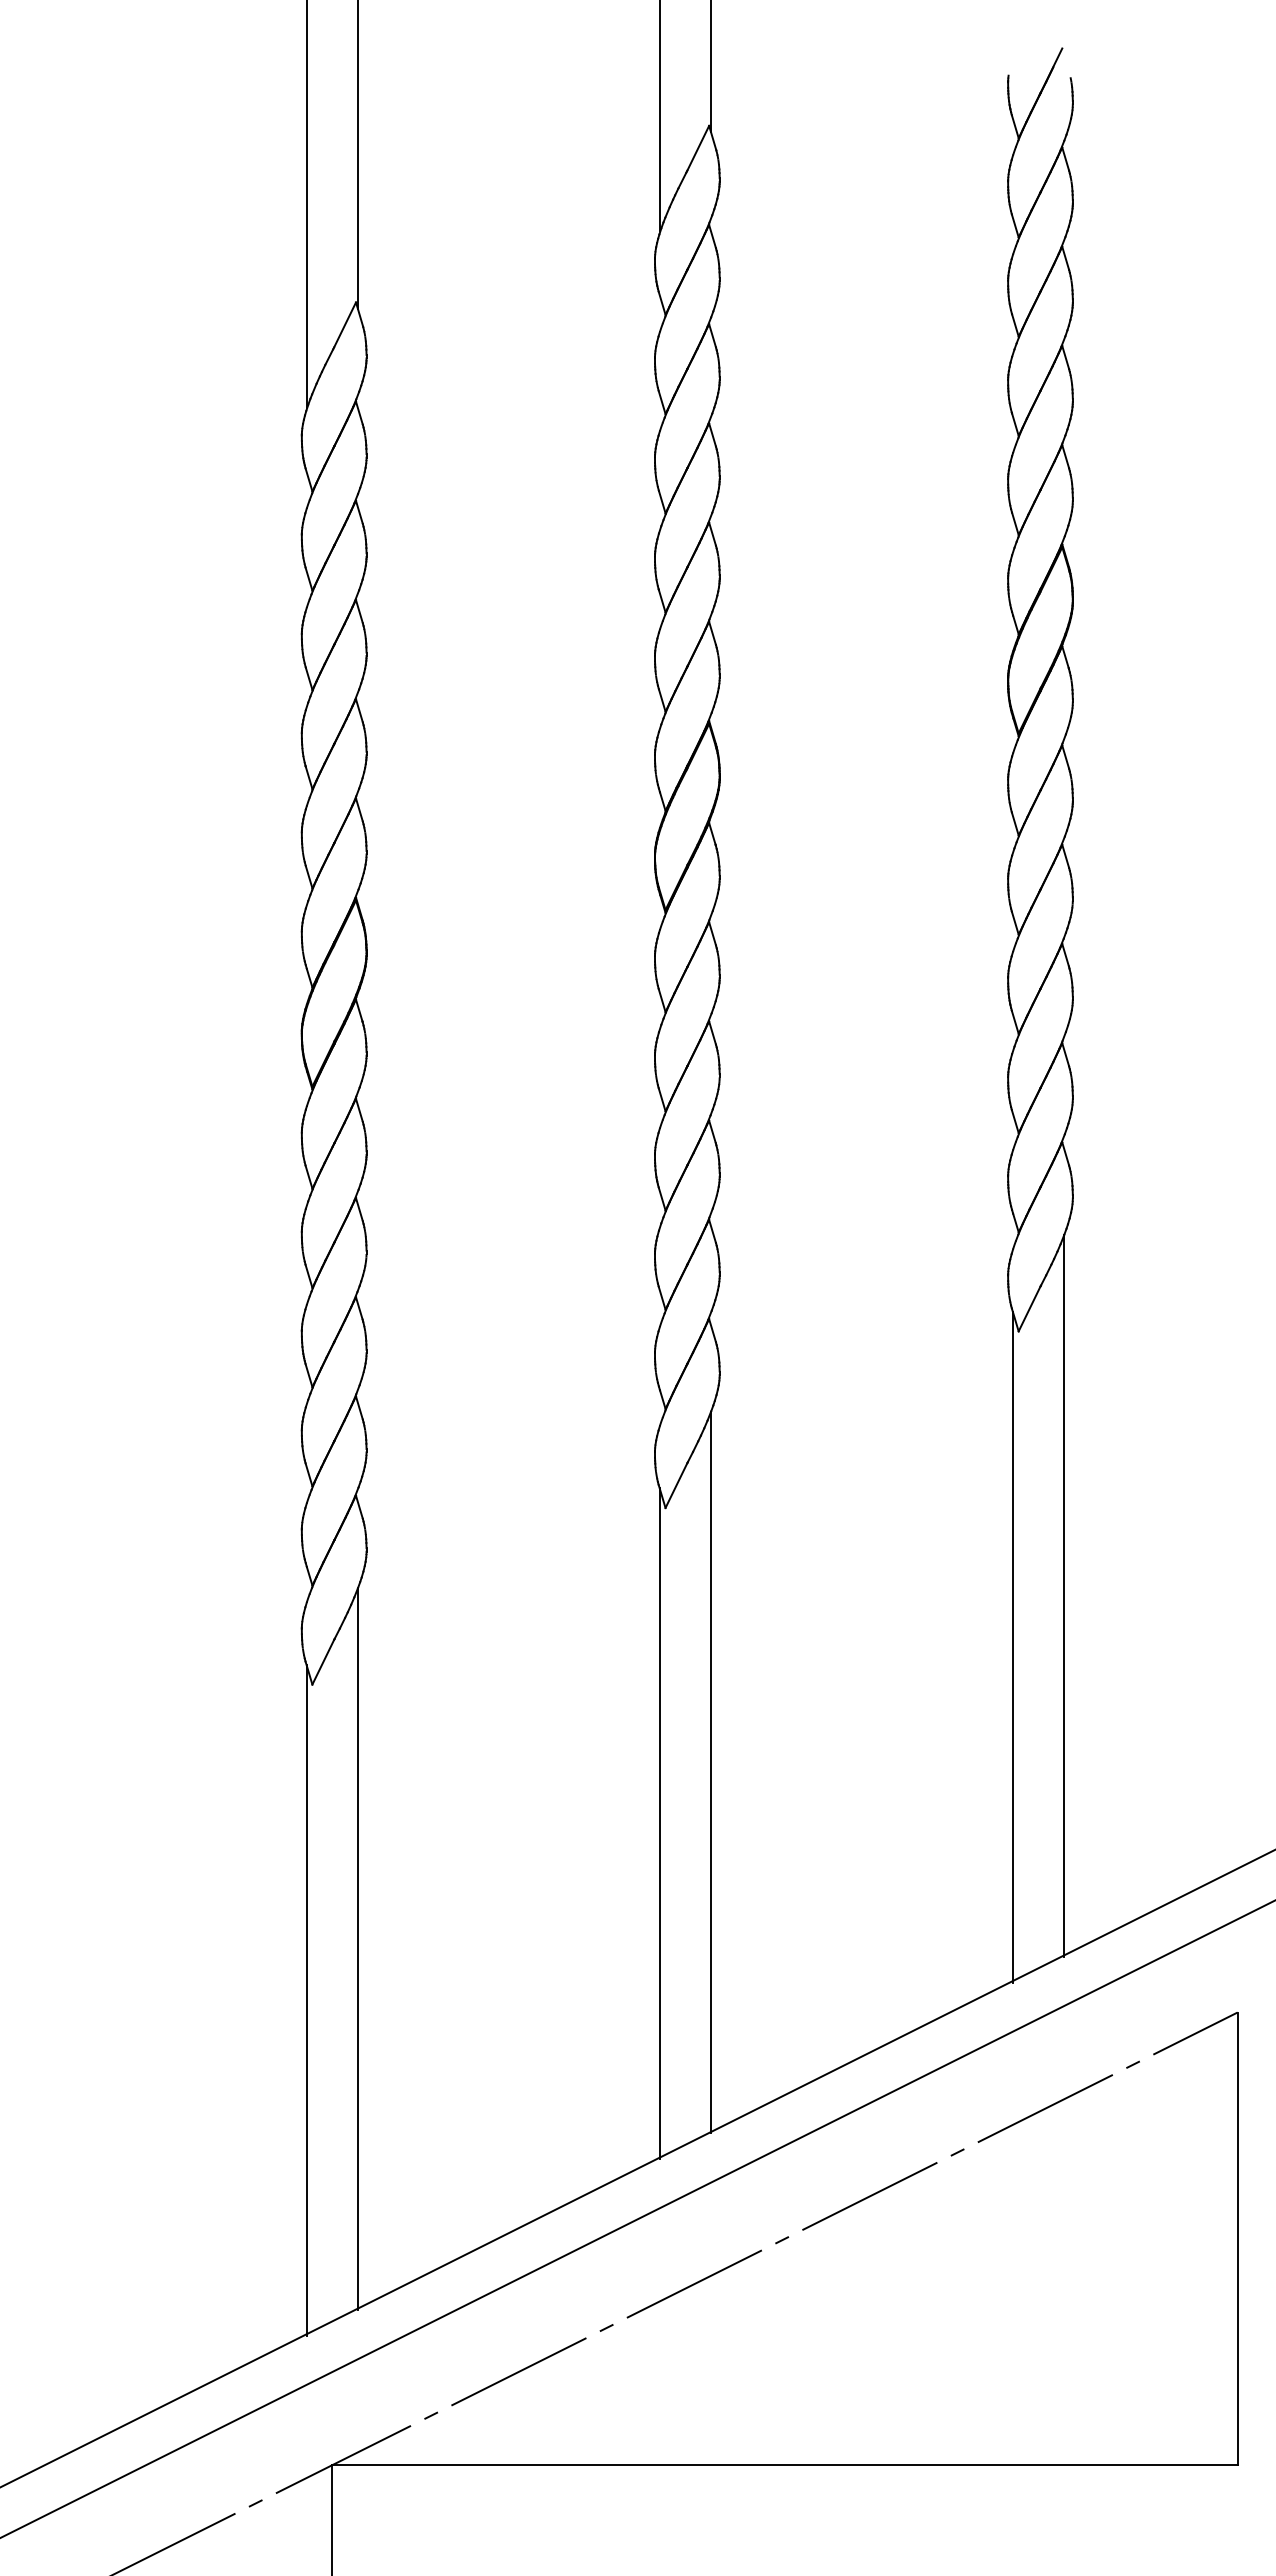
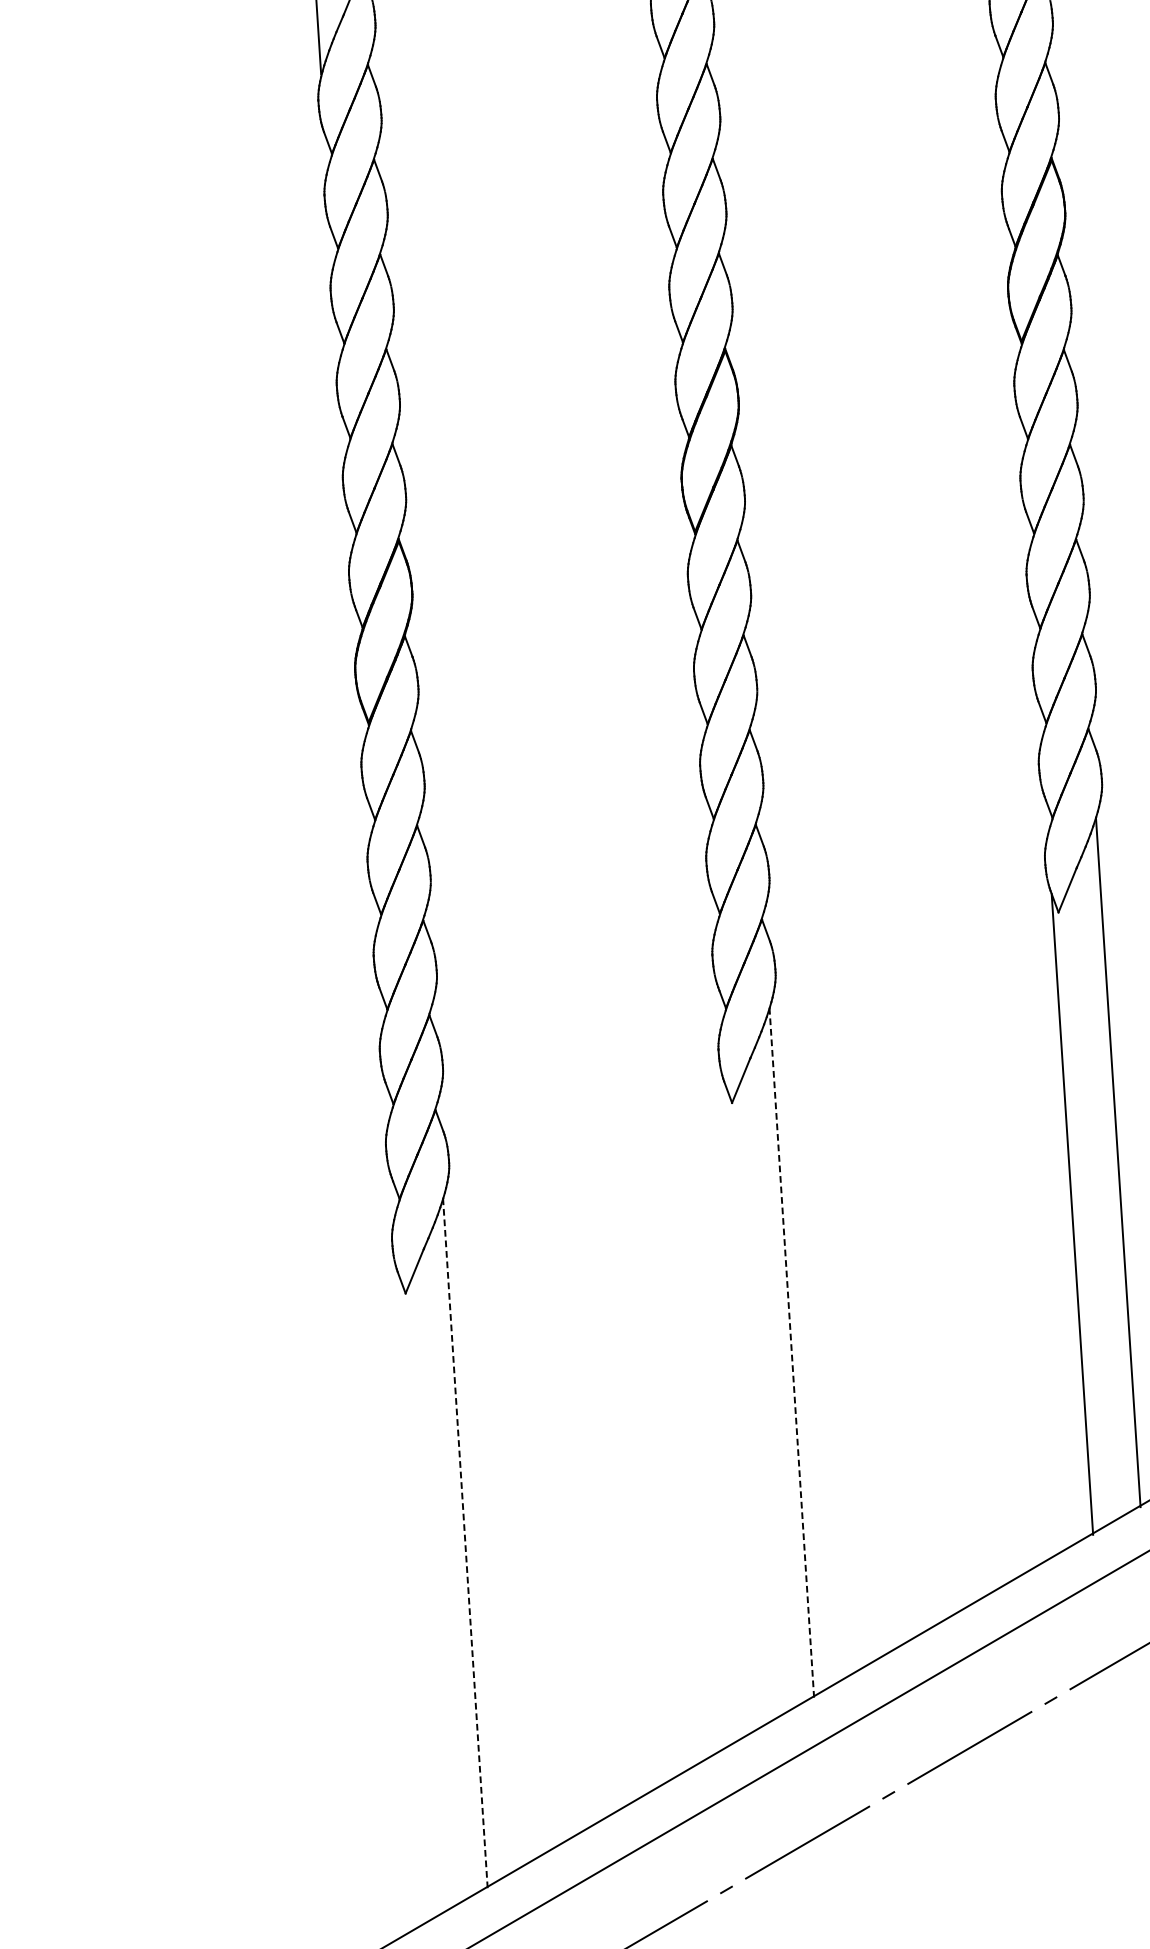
line: (710, 1772) -> (791, 1352), solid -> dashed
line: (659, 1823) -> (745, 1404), removed
line: (357, 1949) -> (465, 1543), solid -> dashed
line: (306, 1999) -> (419, 1594), removed

